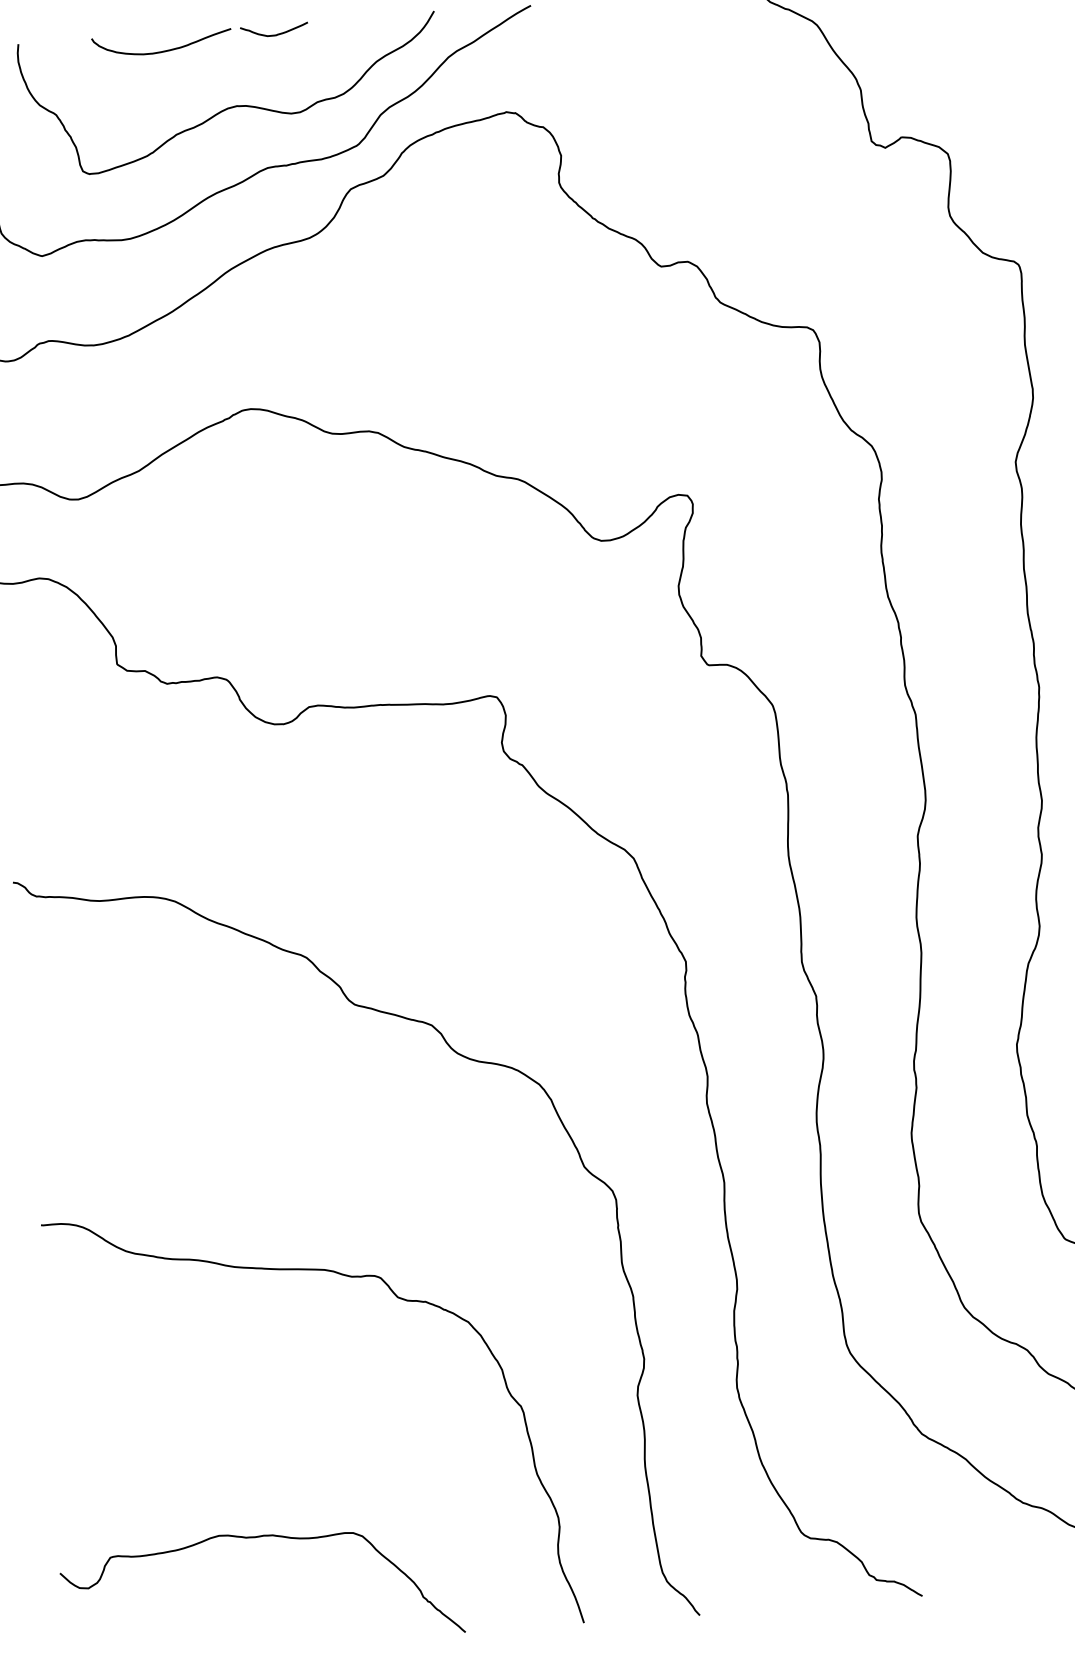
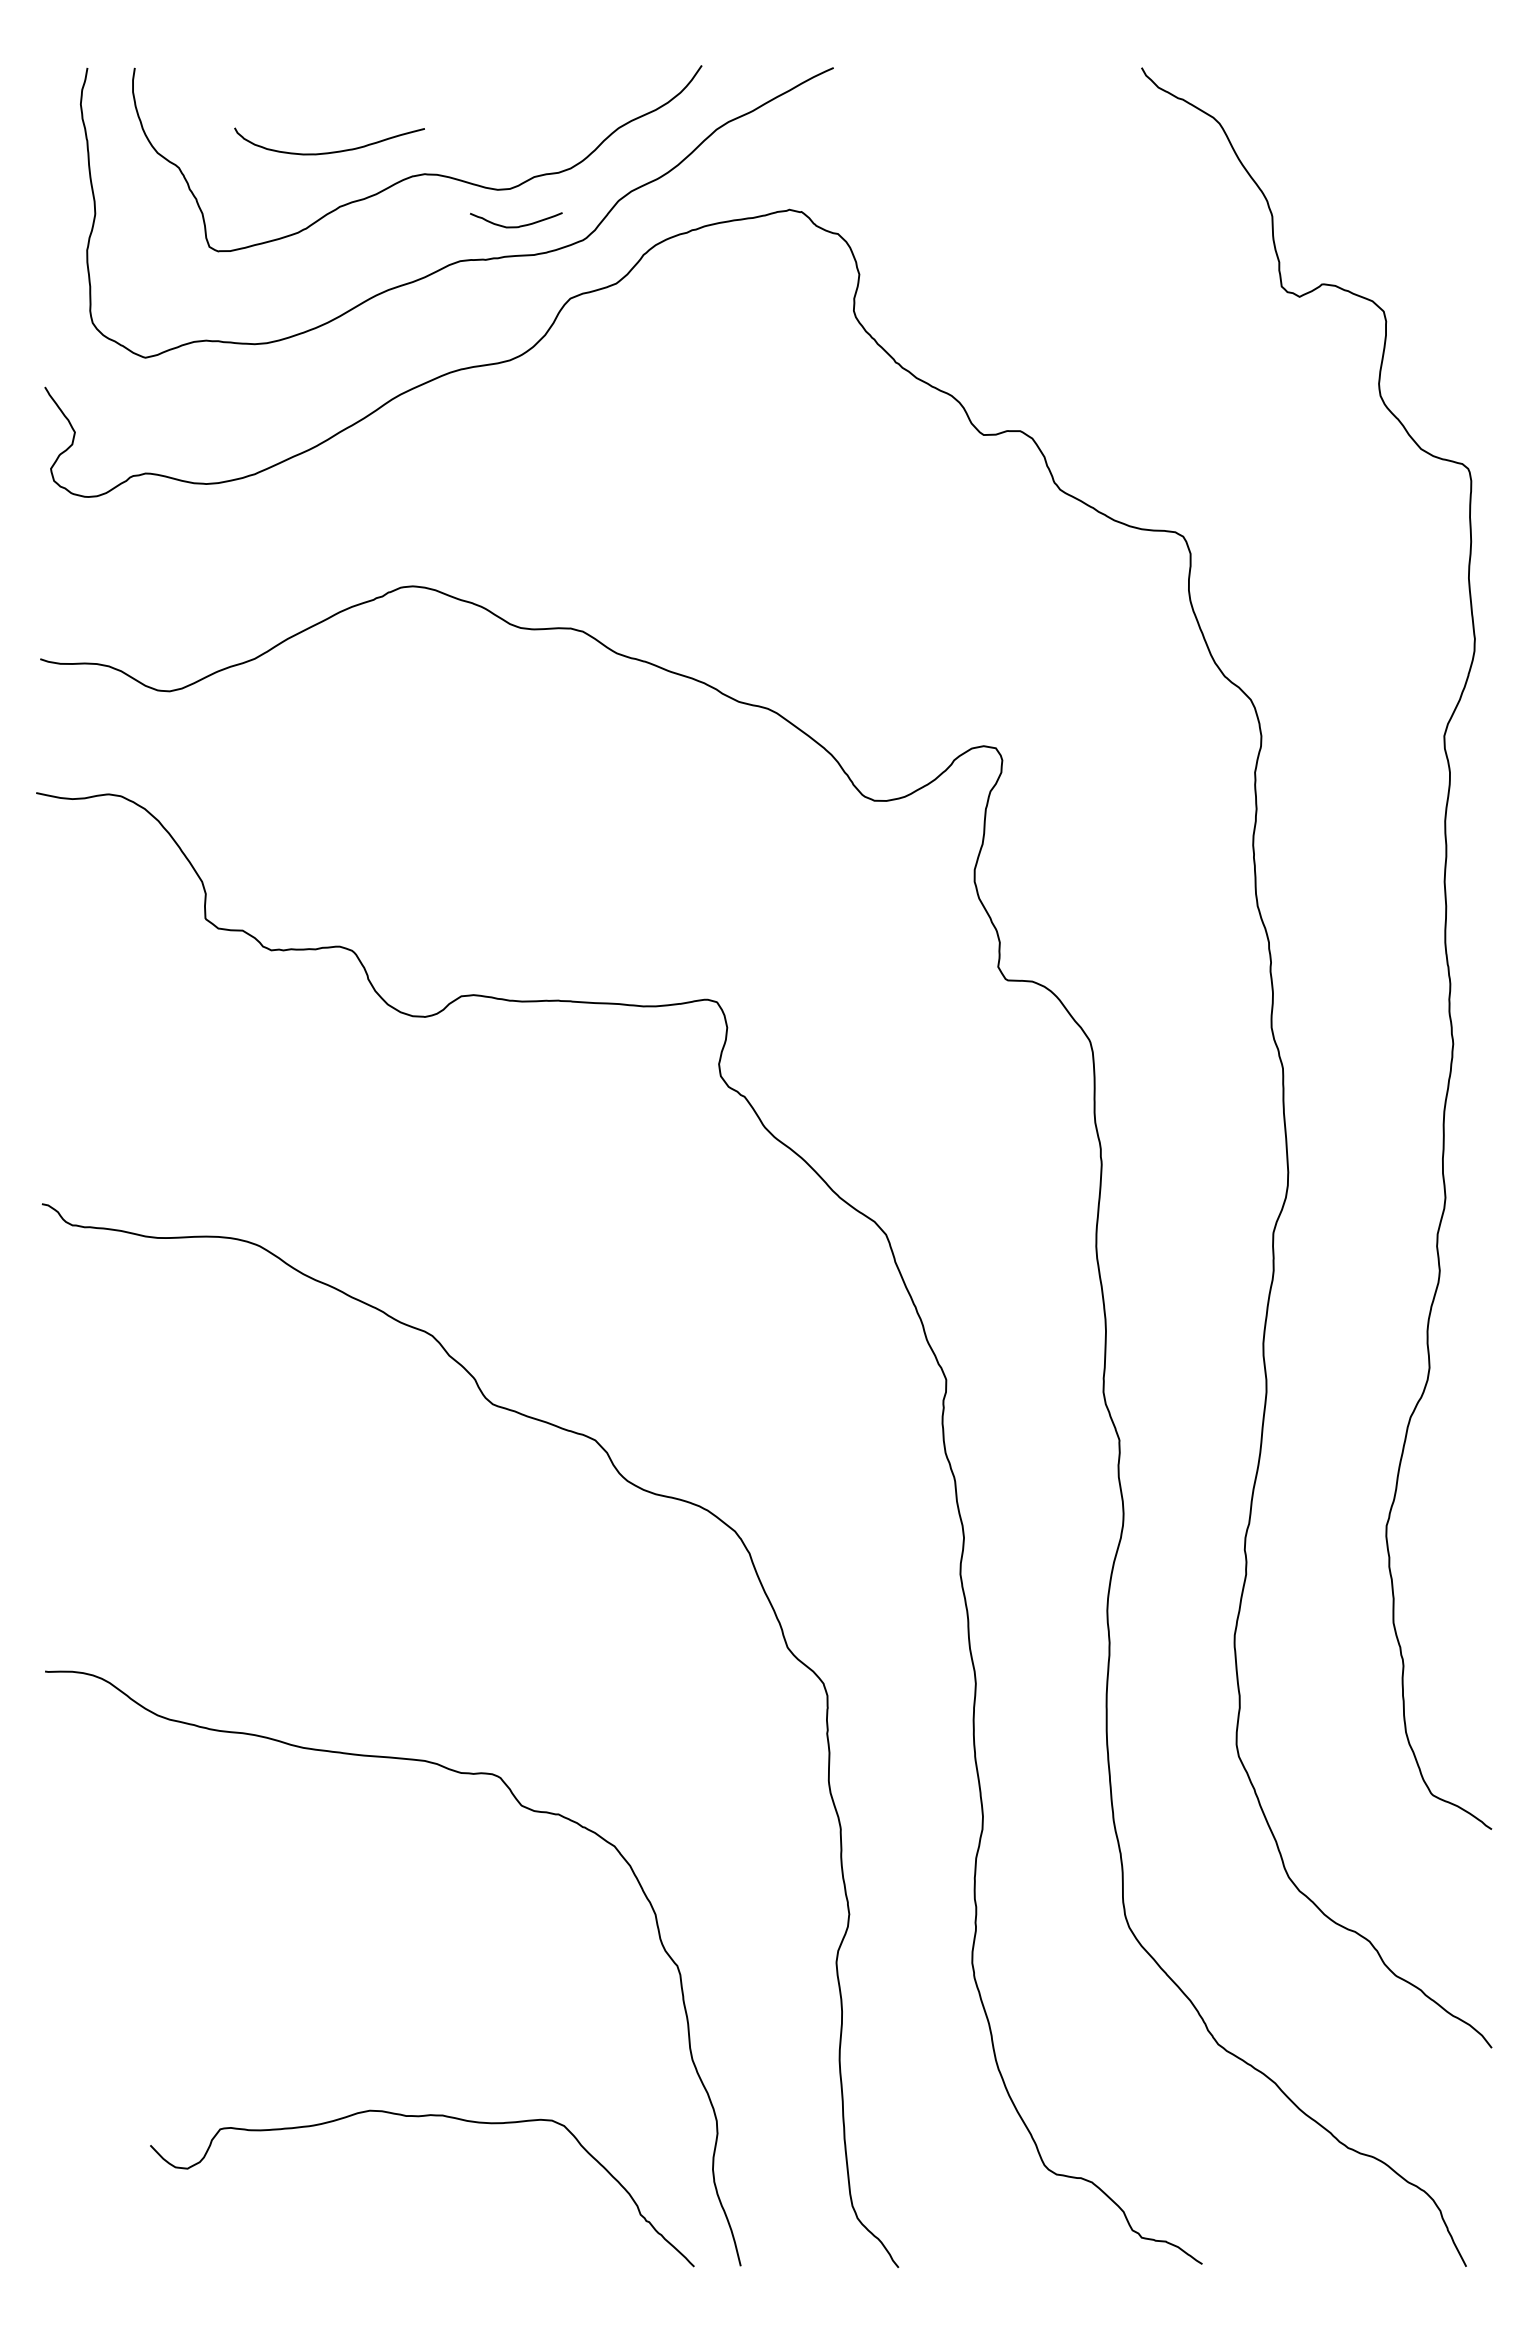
curve: (277, 34) -> (519, 225), moved
curve: (163, 50) -> (331, 151), moved
curve: (255, 1538) -> (419, 2117), moved

